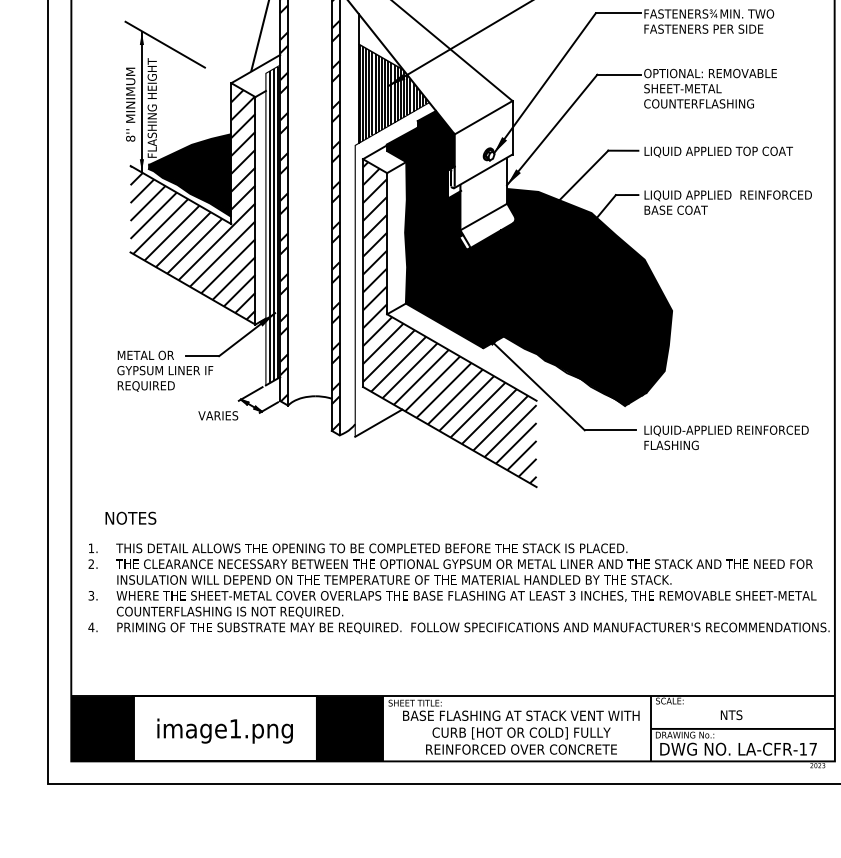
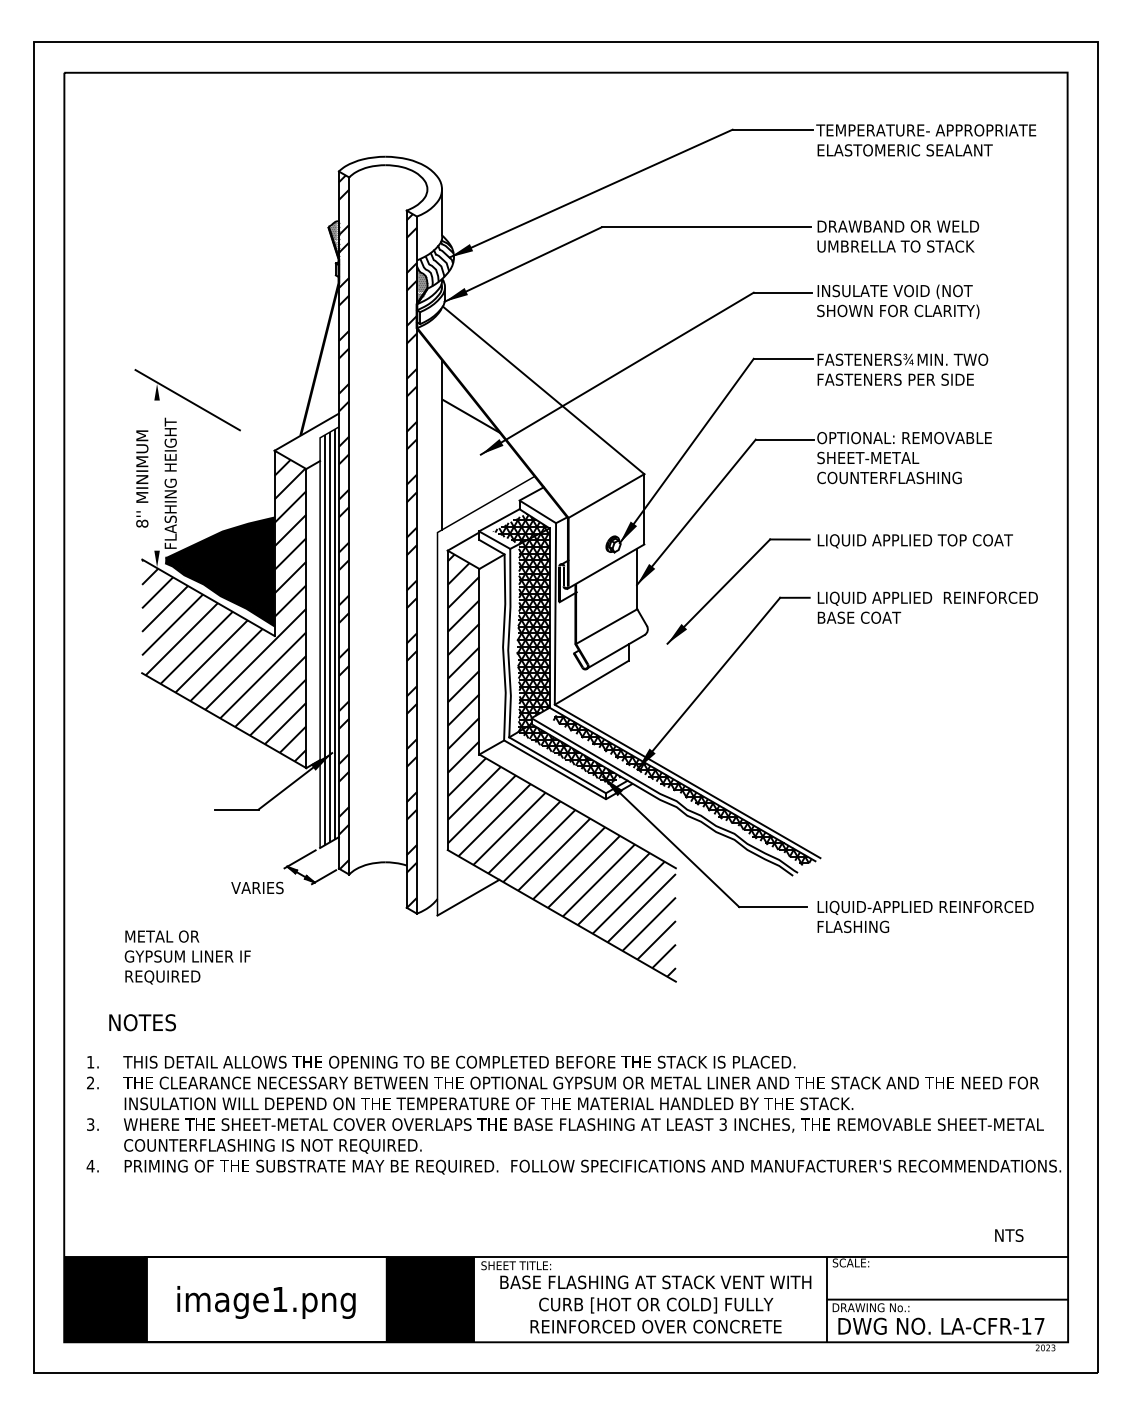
hatch: (394, 93) -> (488, 464), removed
line: (142, 102) -> (157, 475), removed
fill: (530, 258) -> (667, 681), removed
text: (165, 371) -> (187, 957), moved
text: (731, 715) -> (1009, 1235), moved

